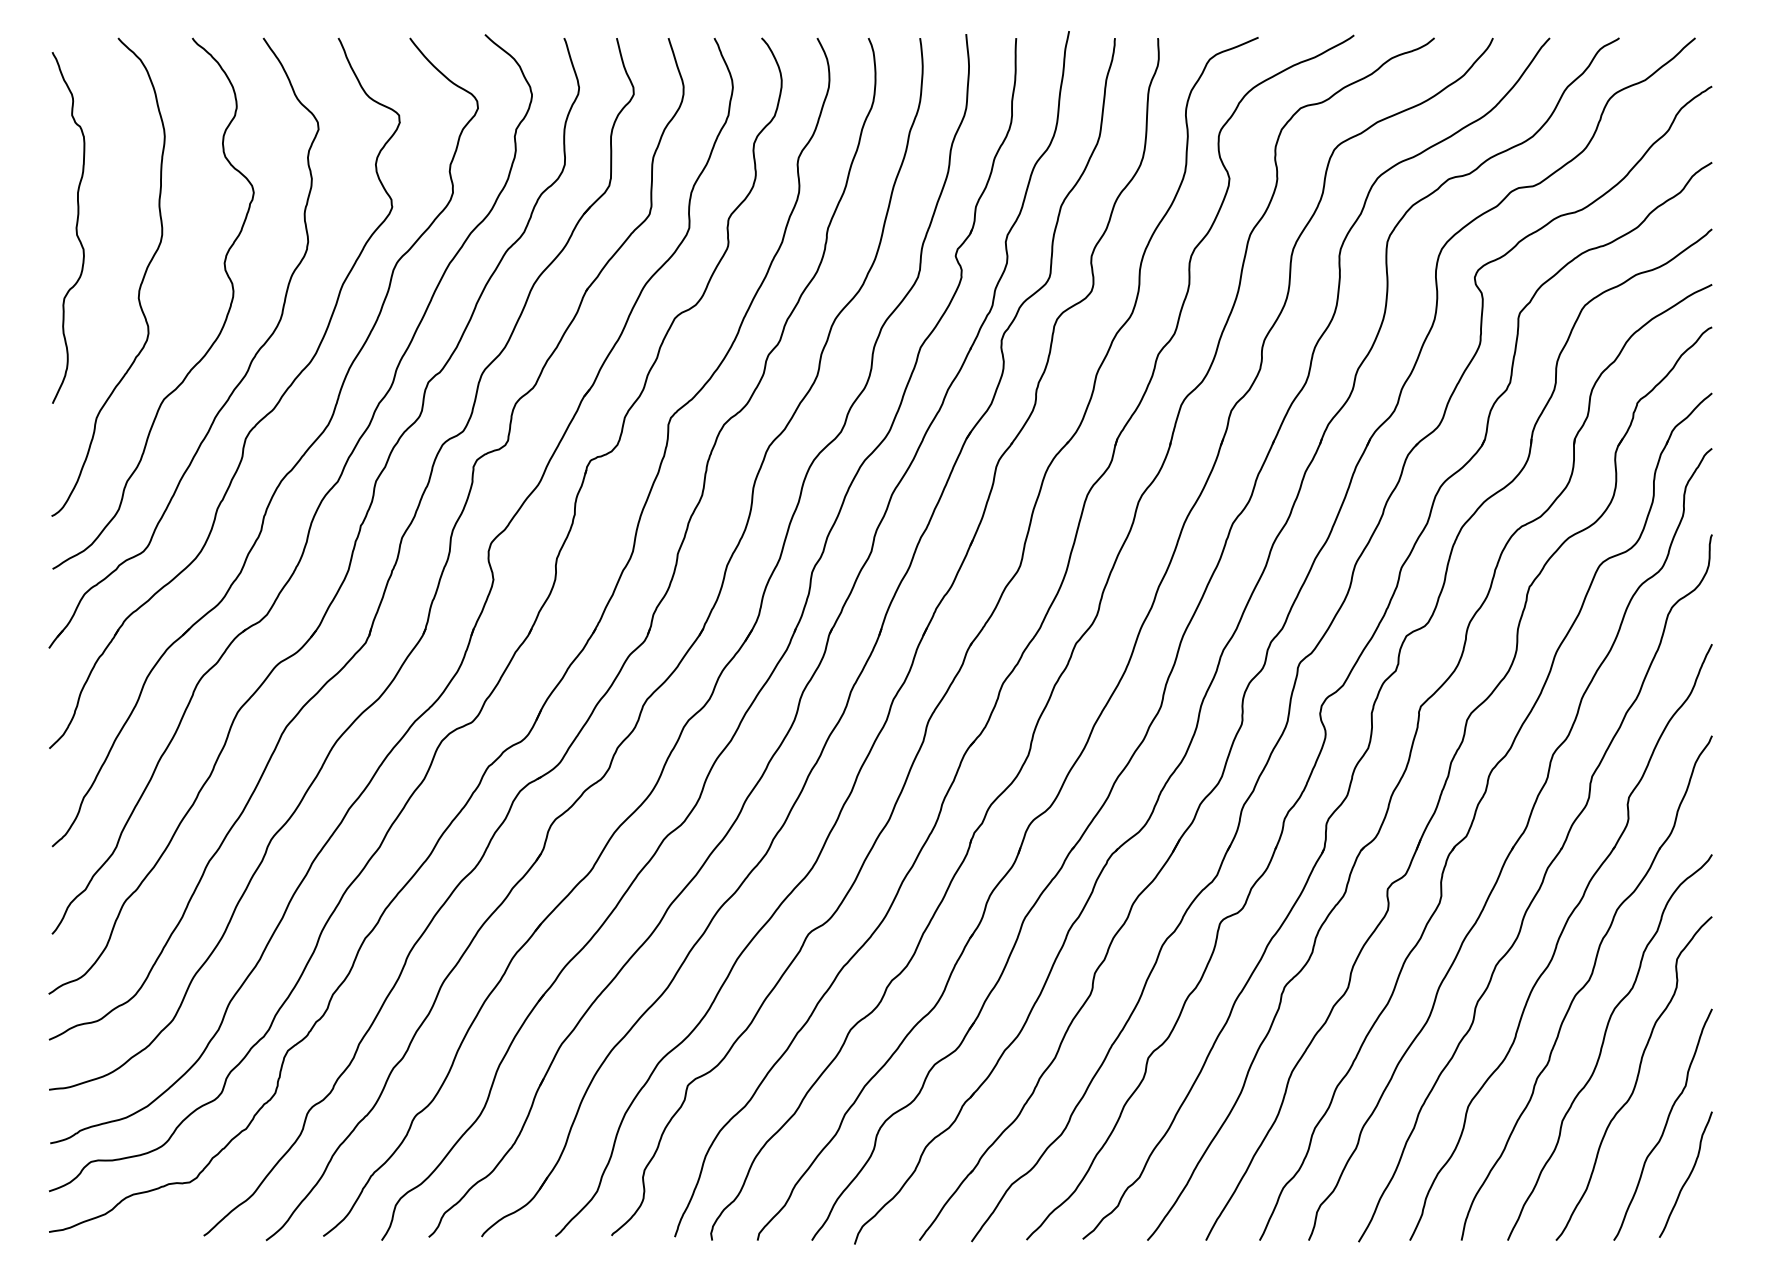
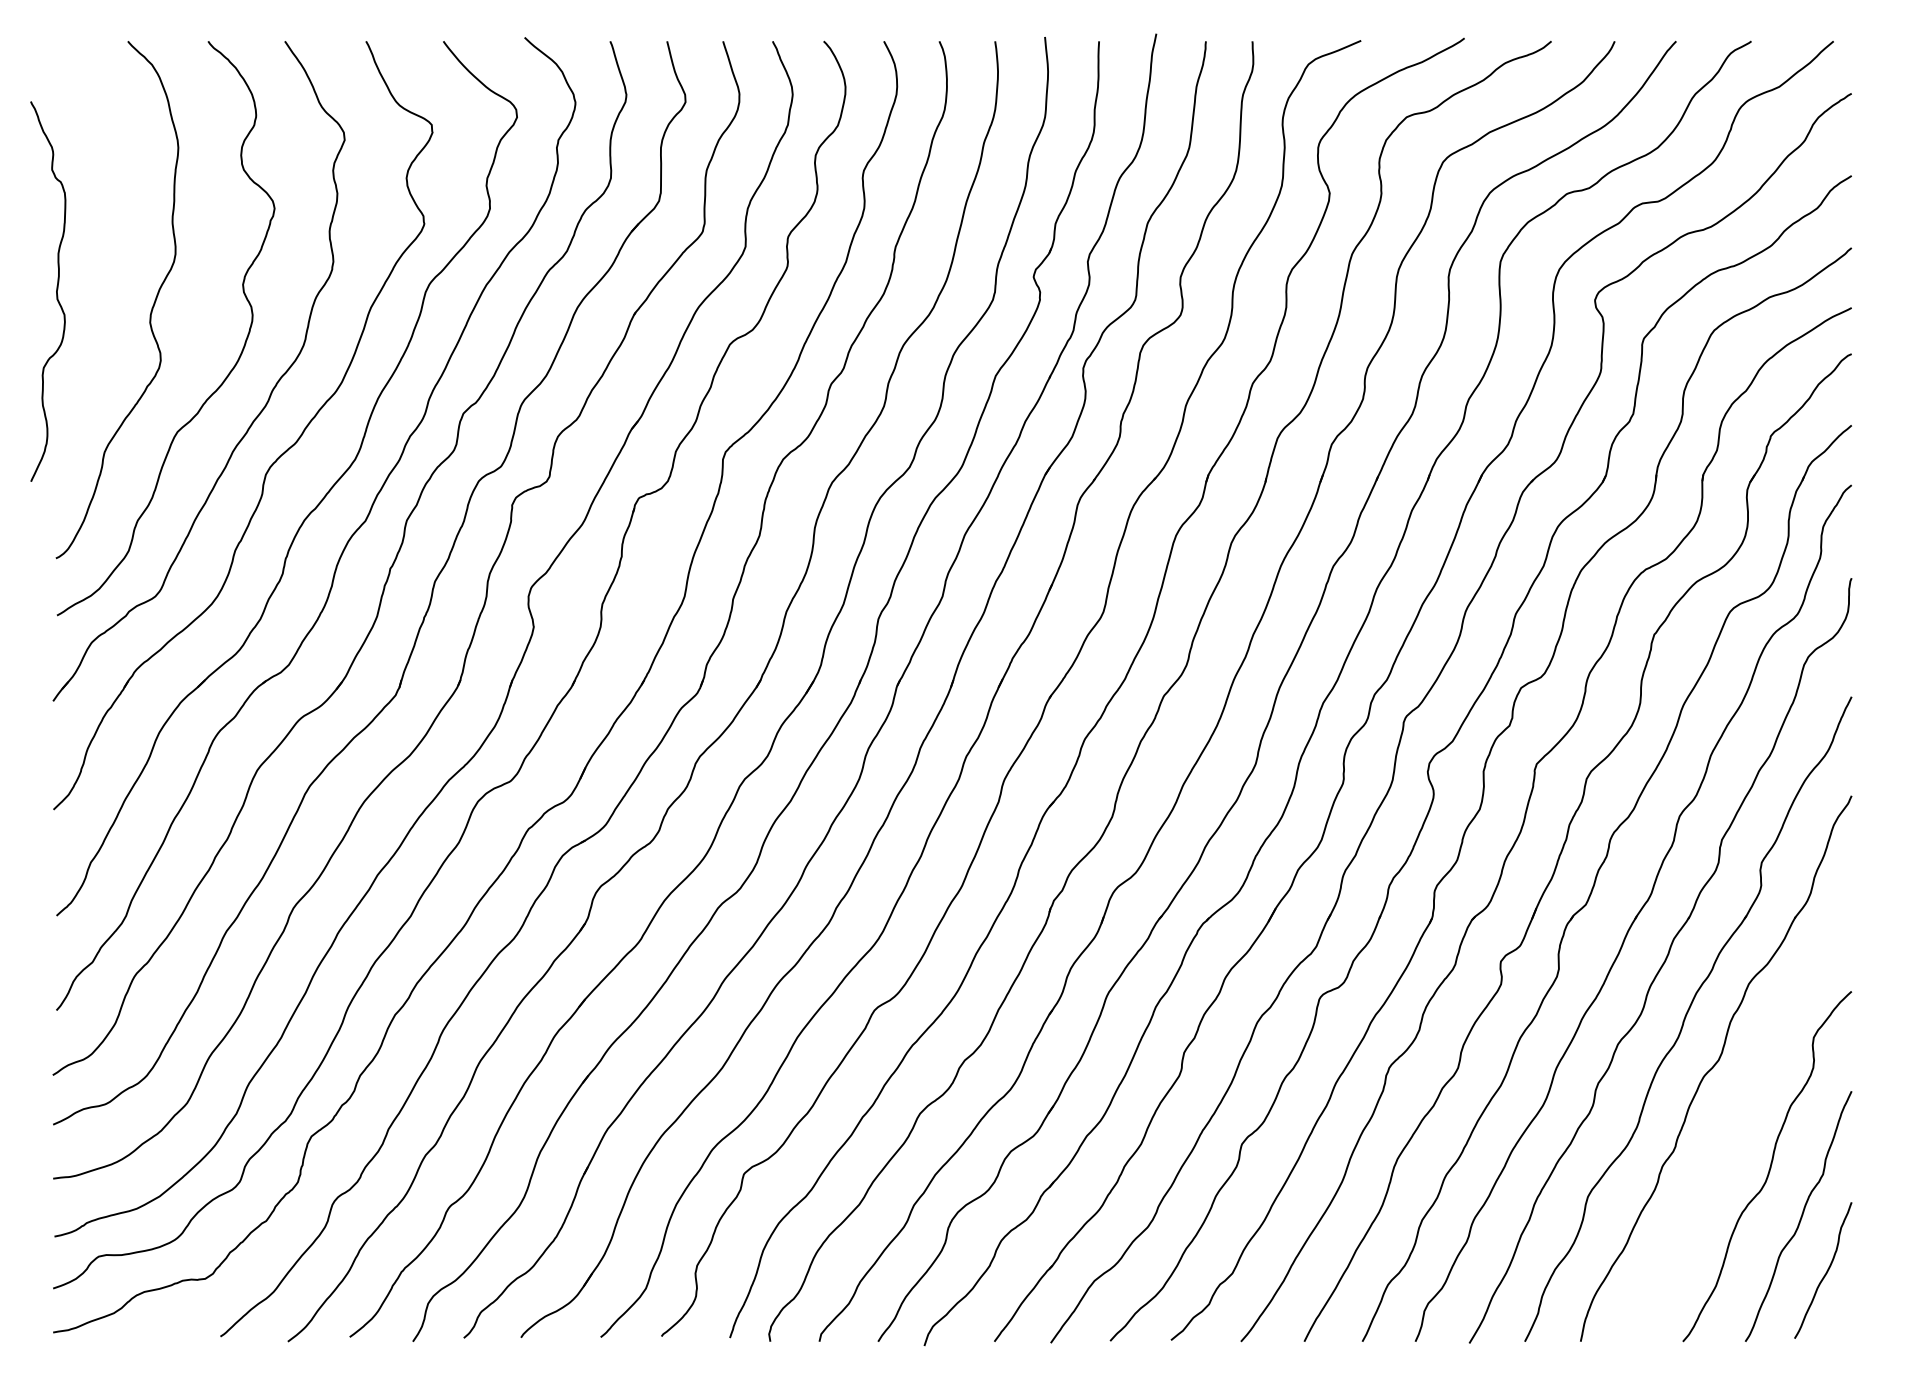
curve: (76, 227) -> (56, 291), moved
curve: (1603, 1044) -> (1734, 1129), removed

